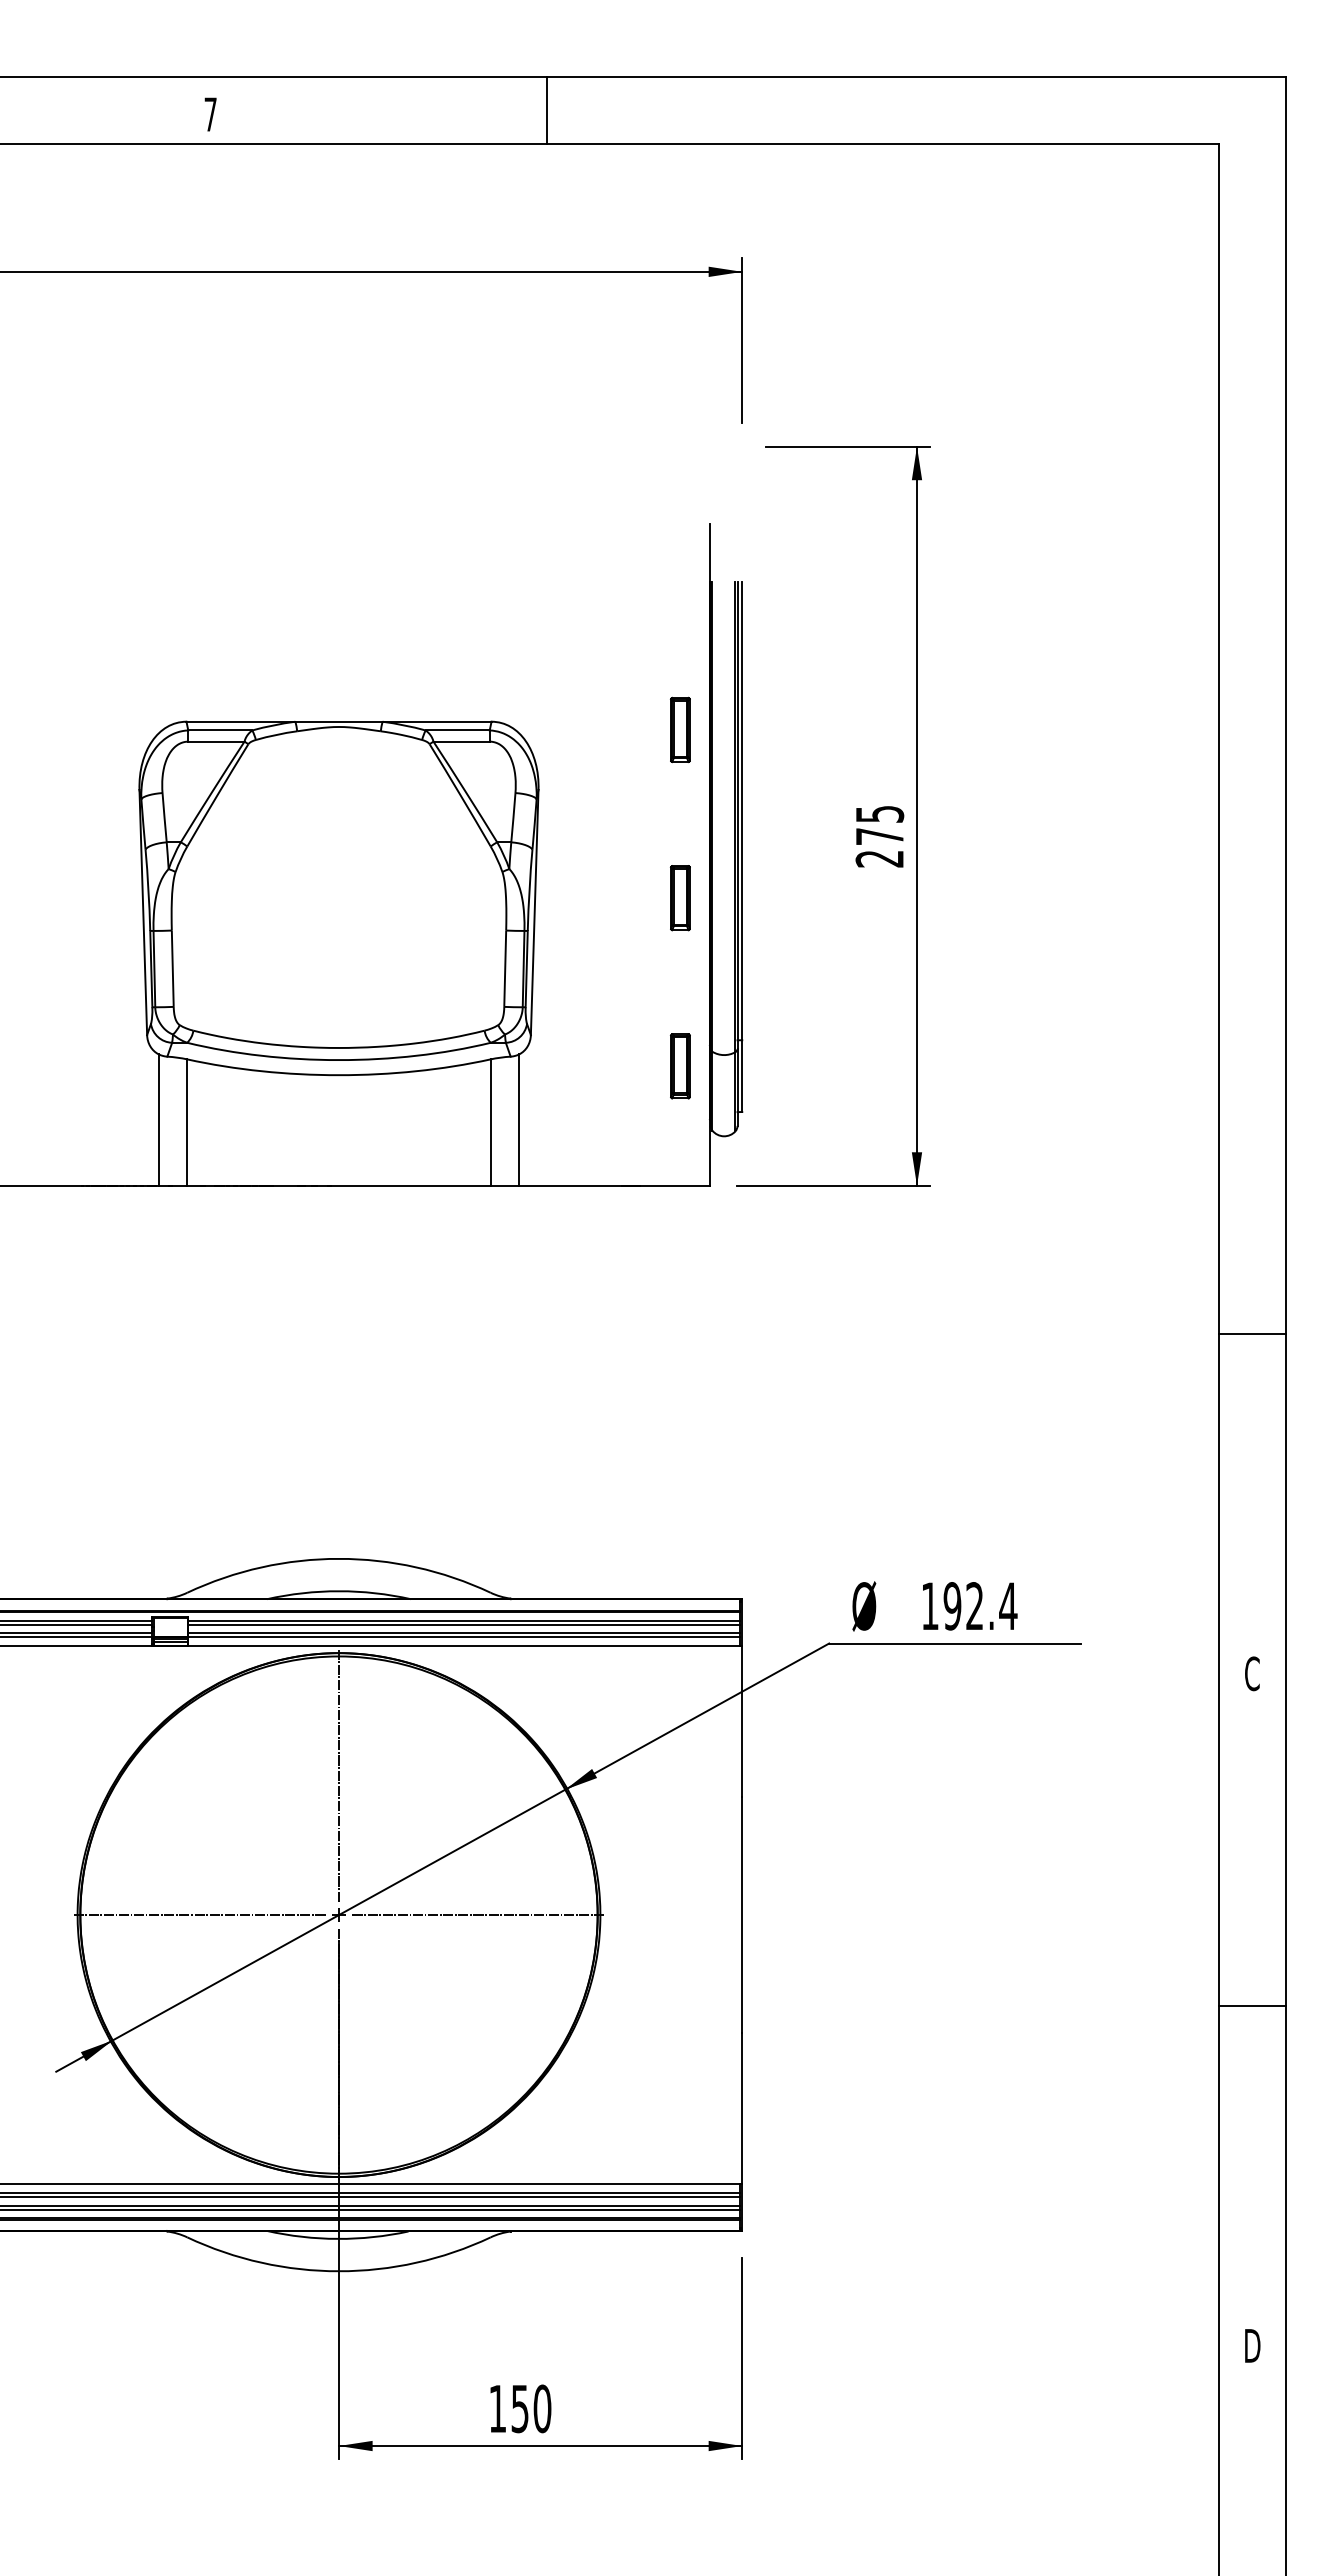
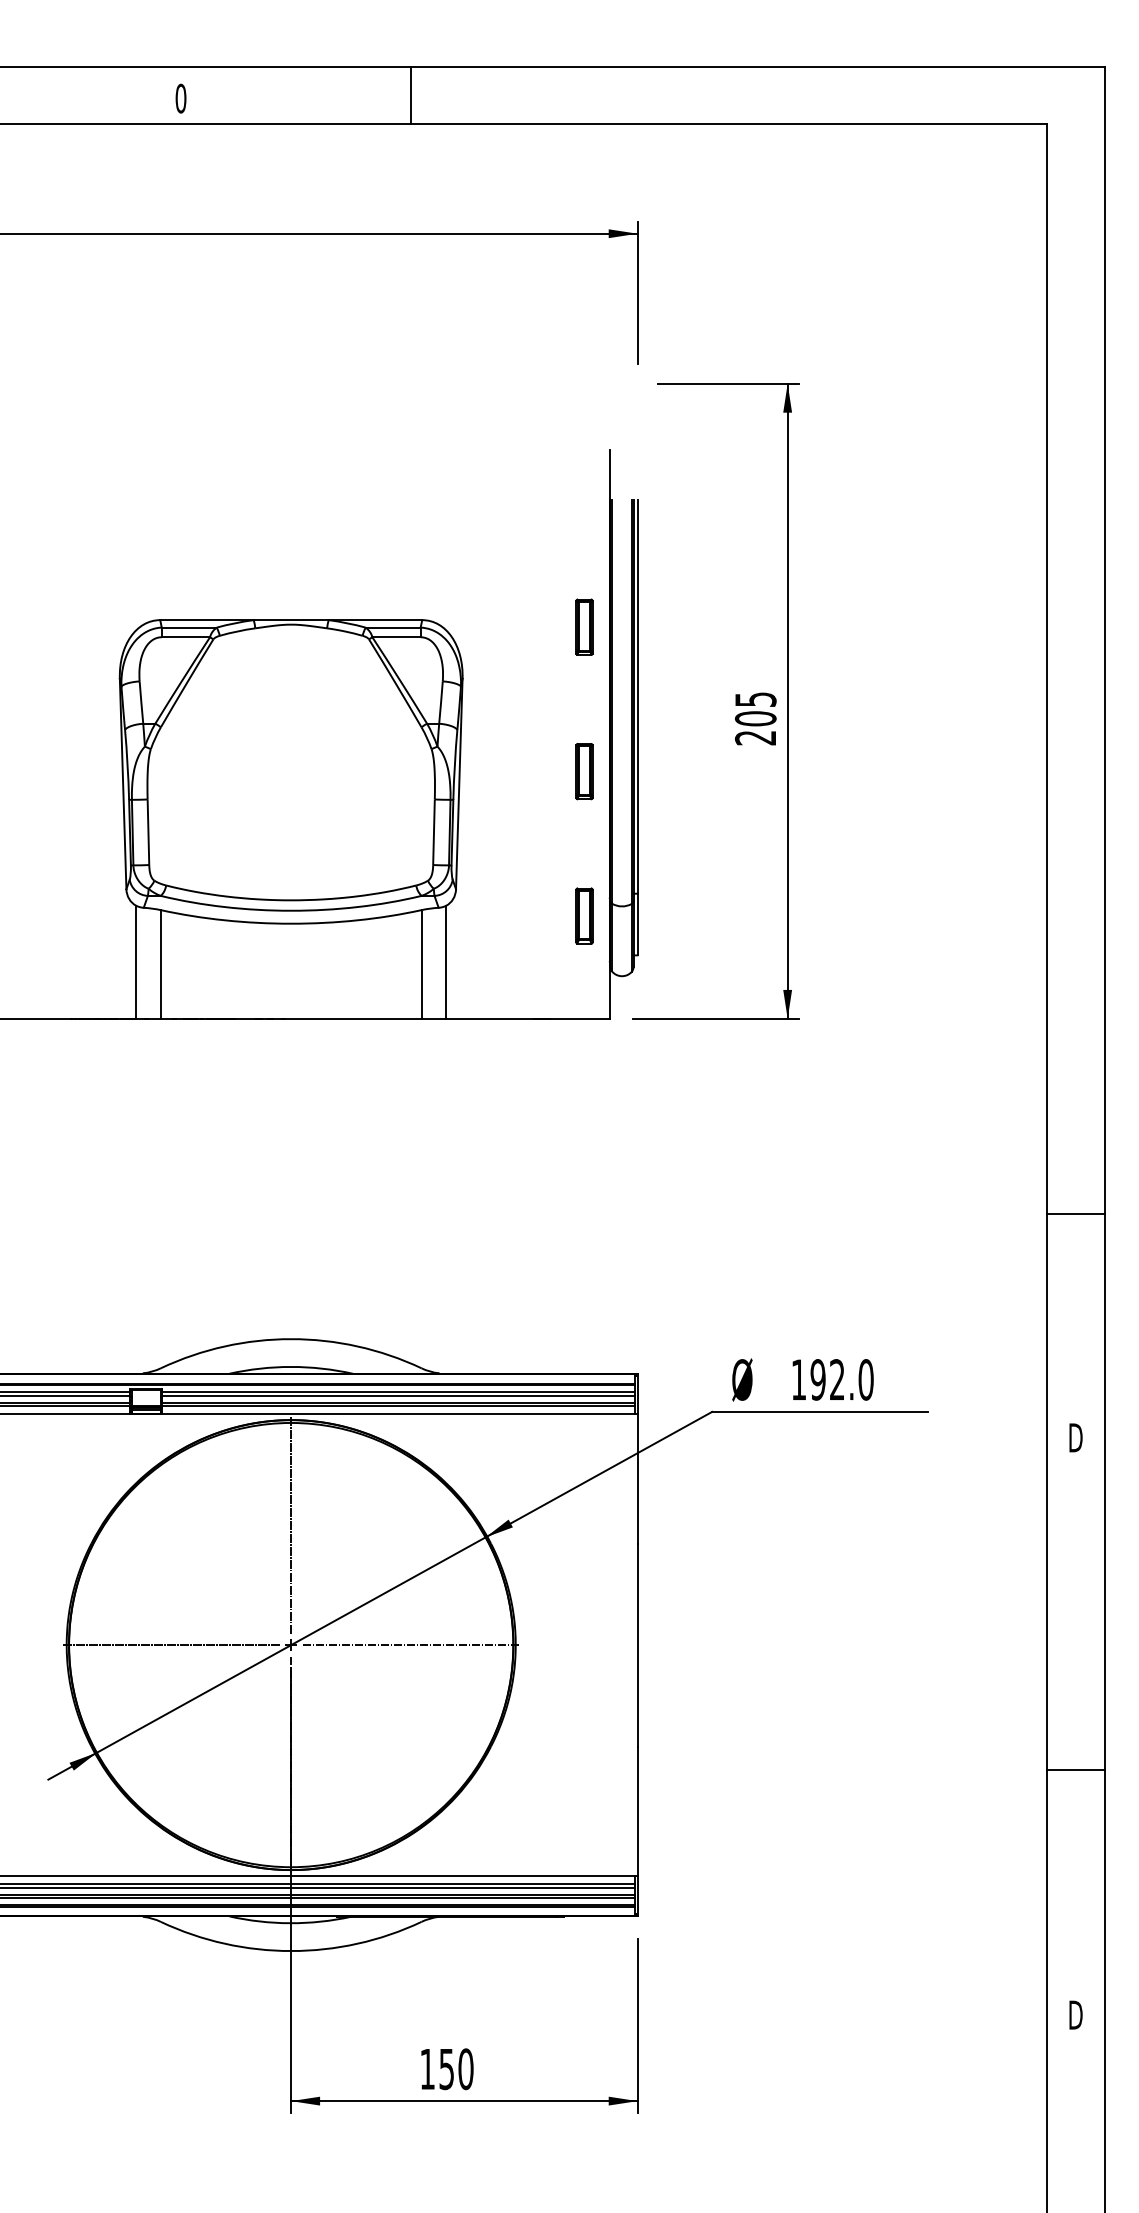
line: (547, 110) -> (411, 95), moved
text: (210, 114) -> (180, 98), 7 -> 0
text: (879, 836) -> (755, 718), 275 -> 205
line: (1252, 1334) -> (1075, 1214), moved
text: (1008, 1606) -> (866, 1380), 192.4 -> 192.0
text: (1252, 1673) -> (1075, 1437), C -> D
line: (1252, 2006) -> (1075, 1770), moved

